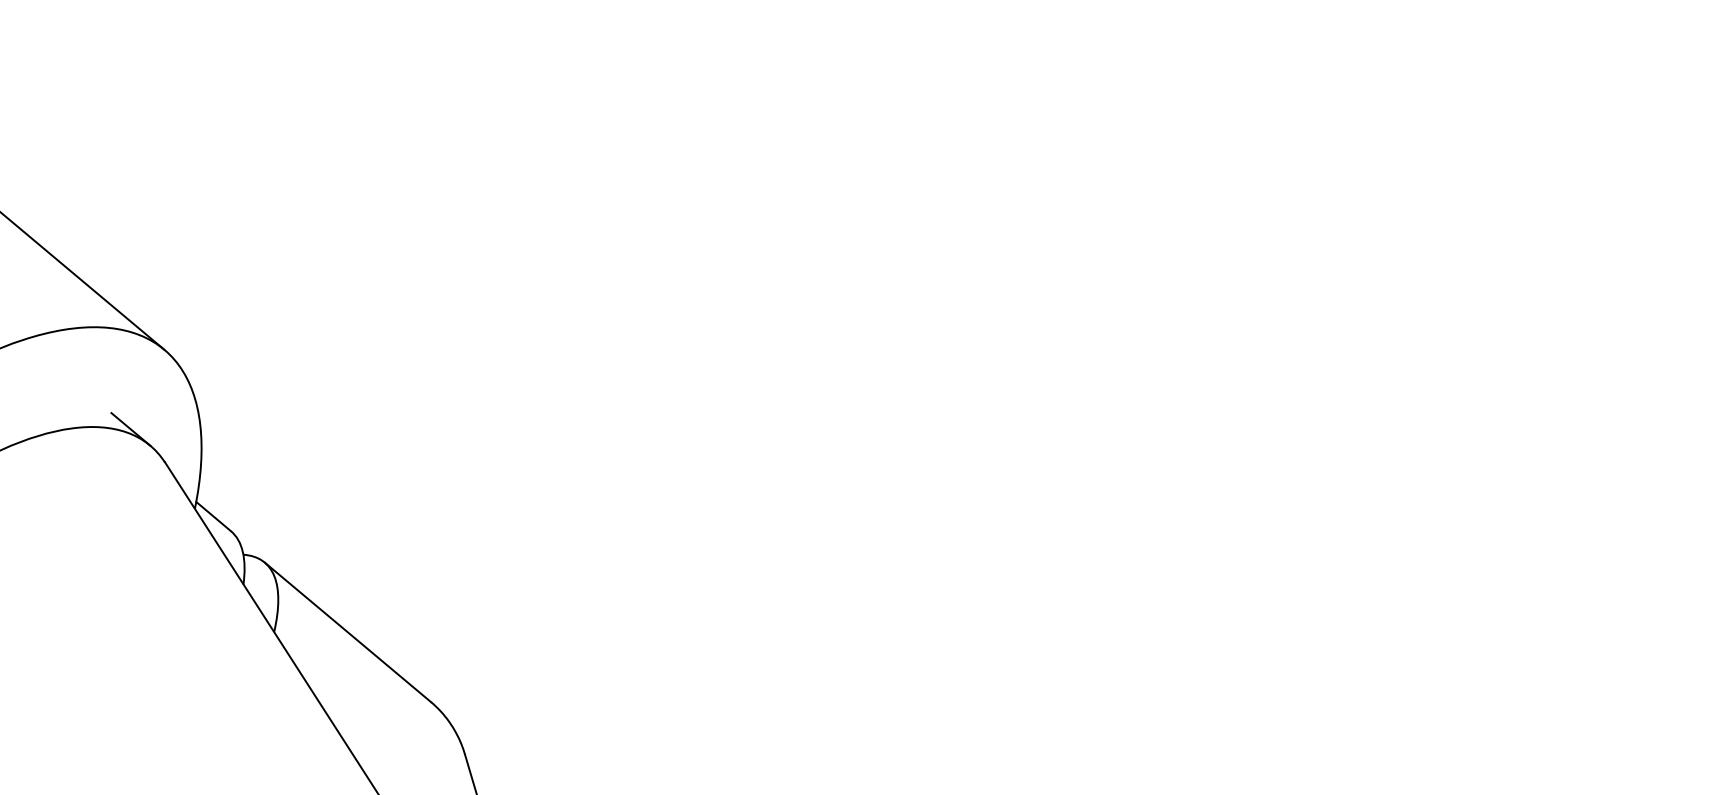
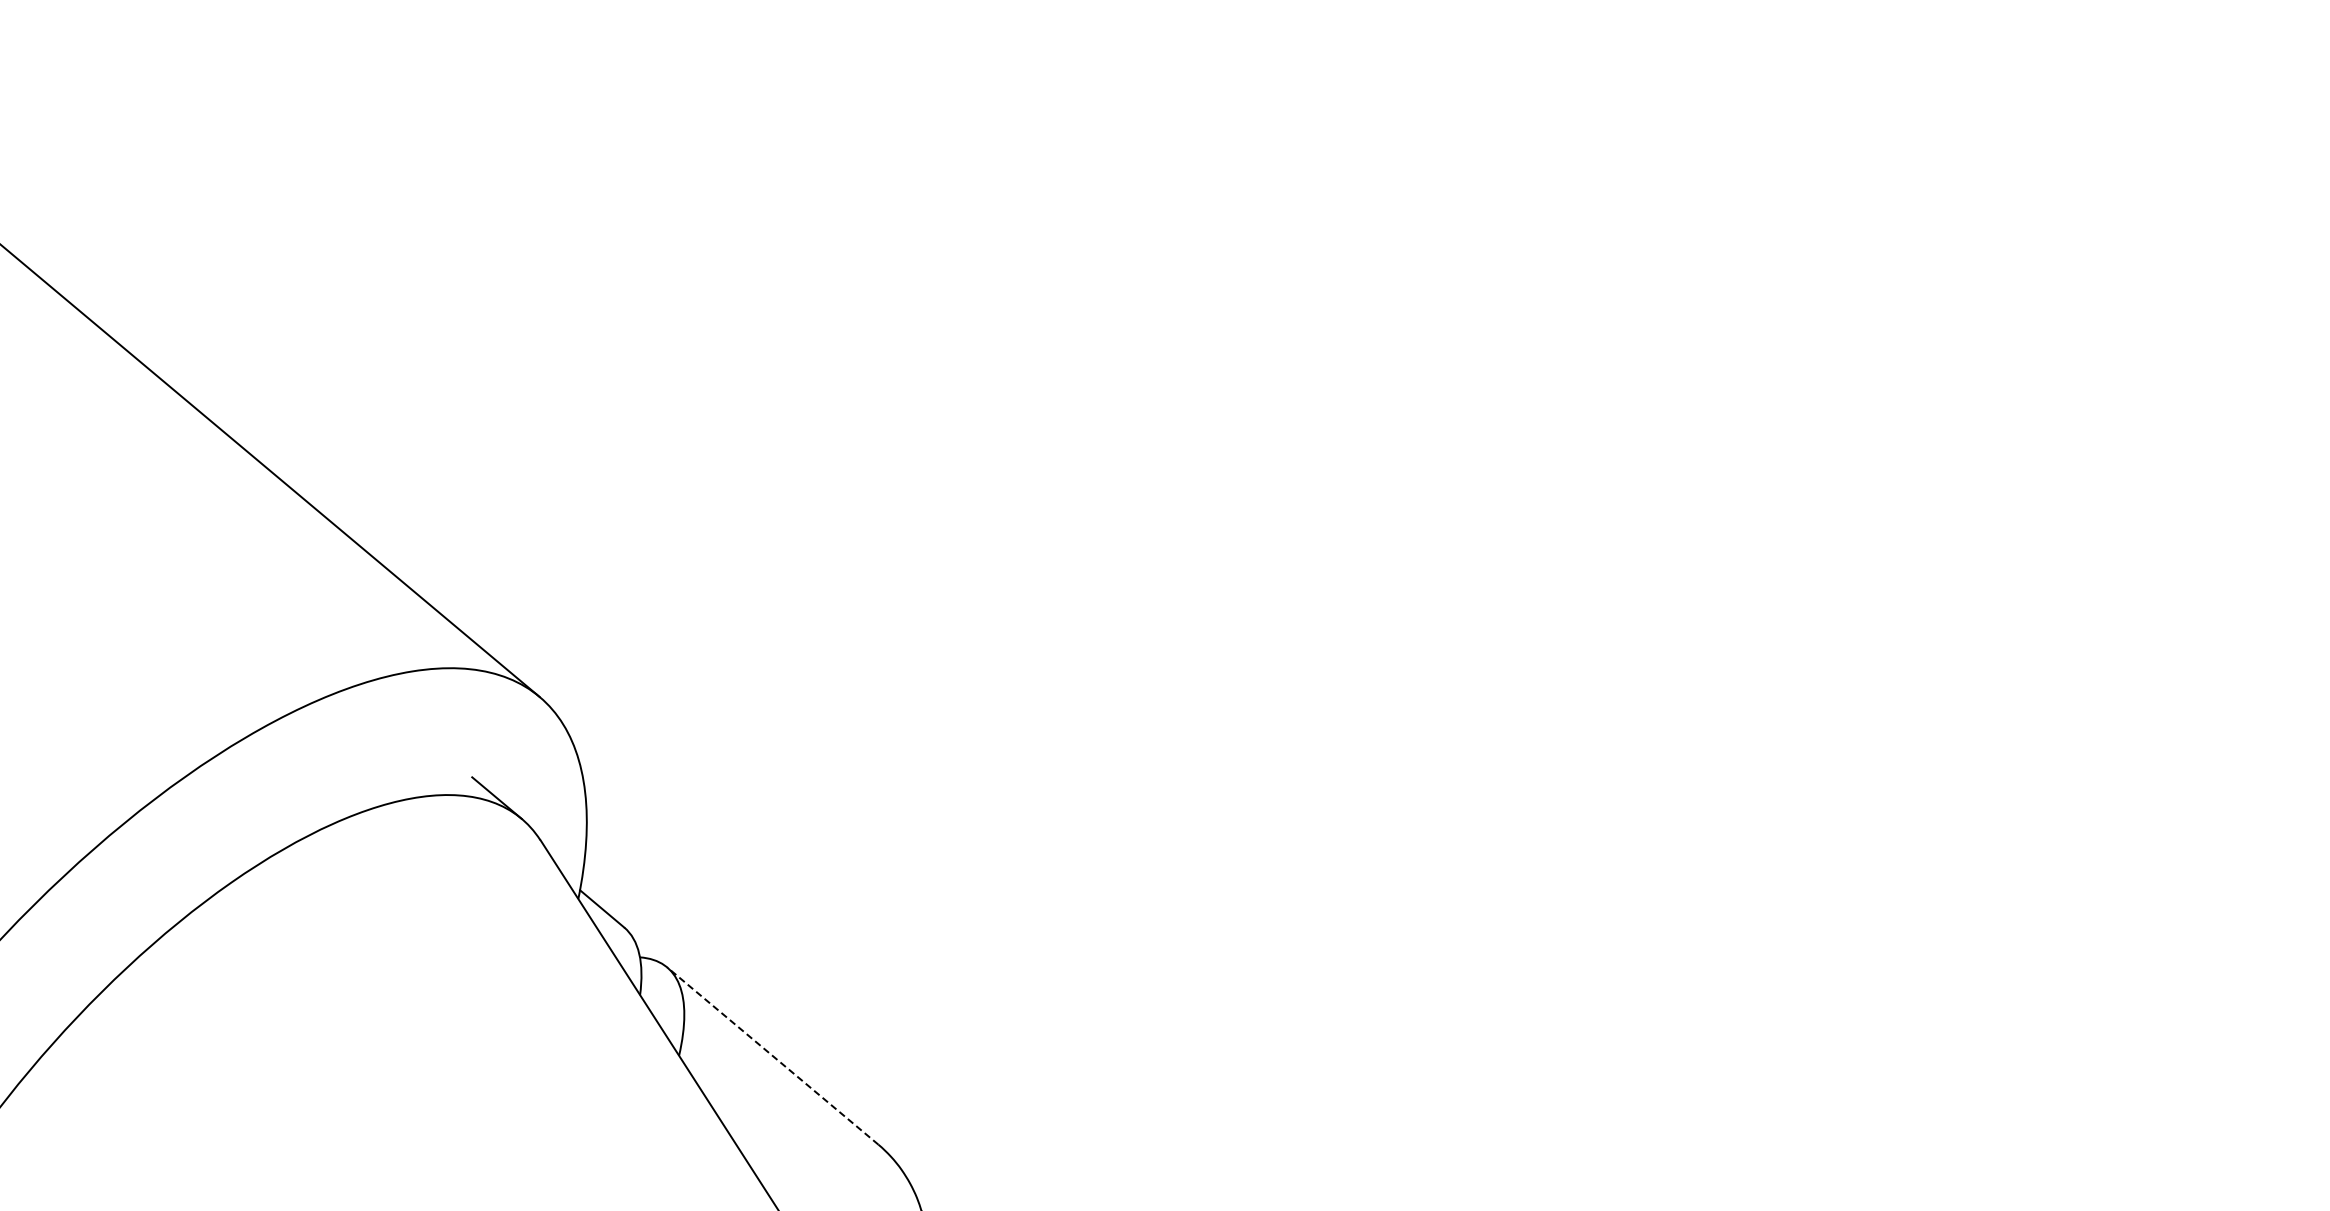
line: (347, 632) -> (772, 1056), solid -> dashed

